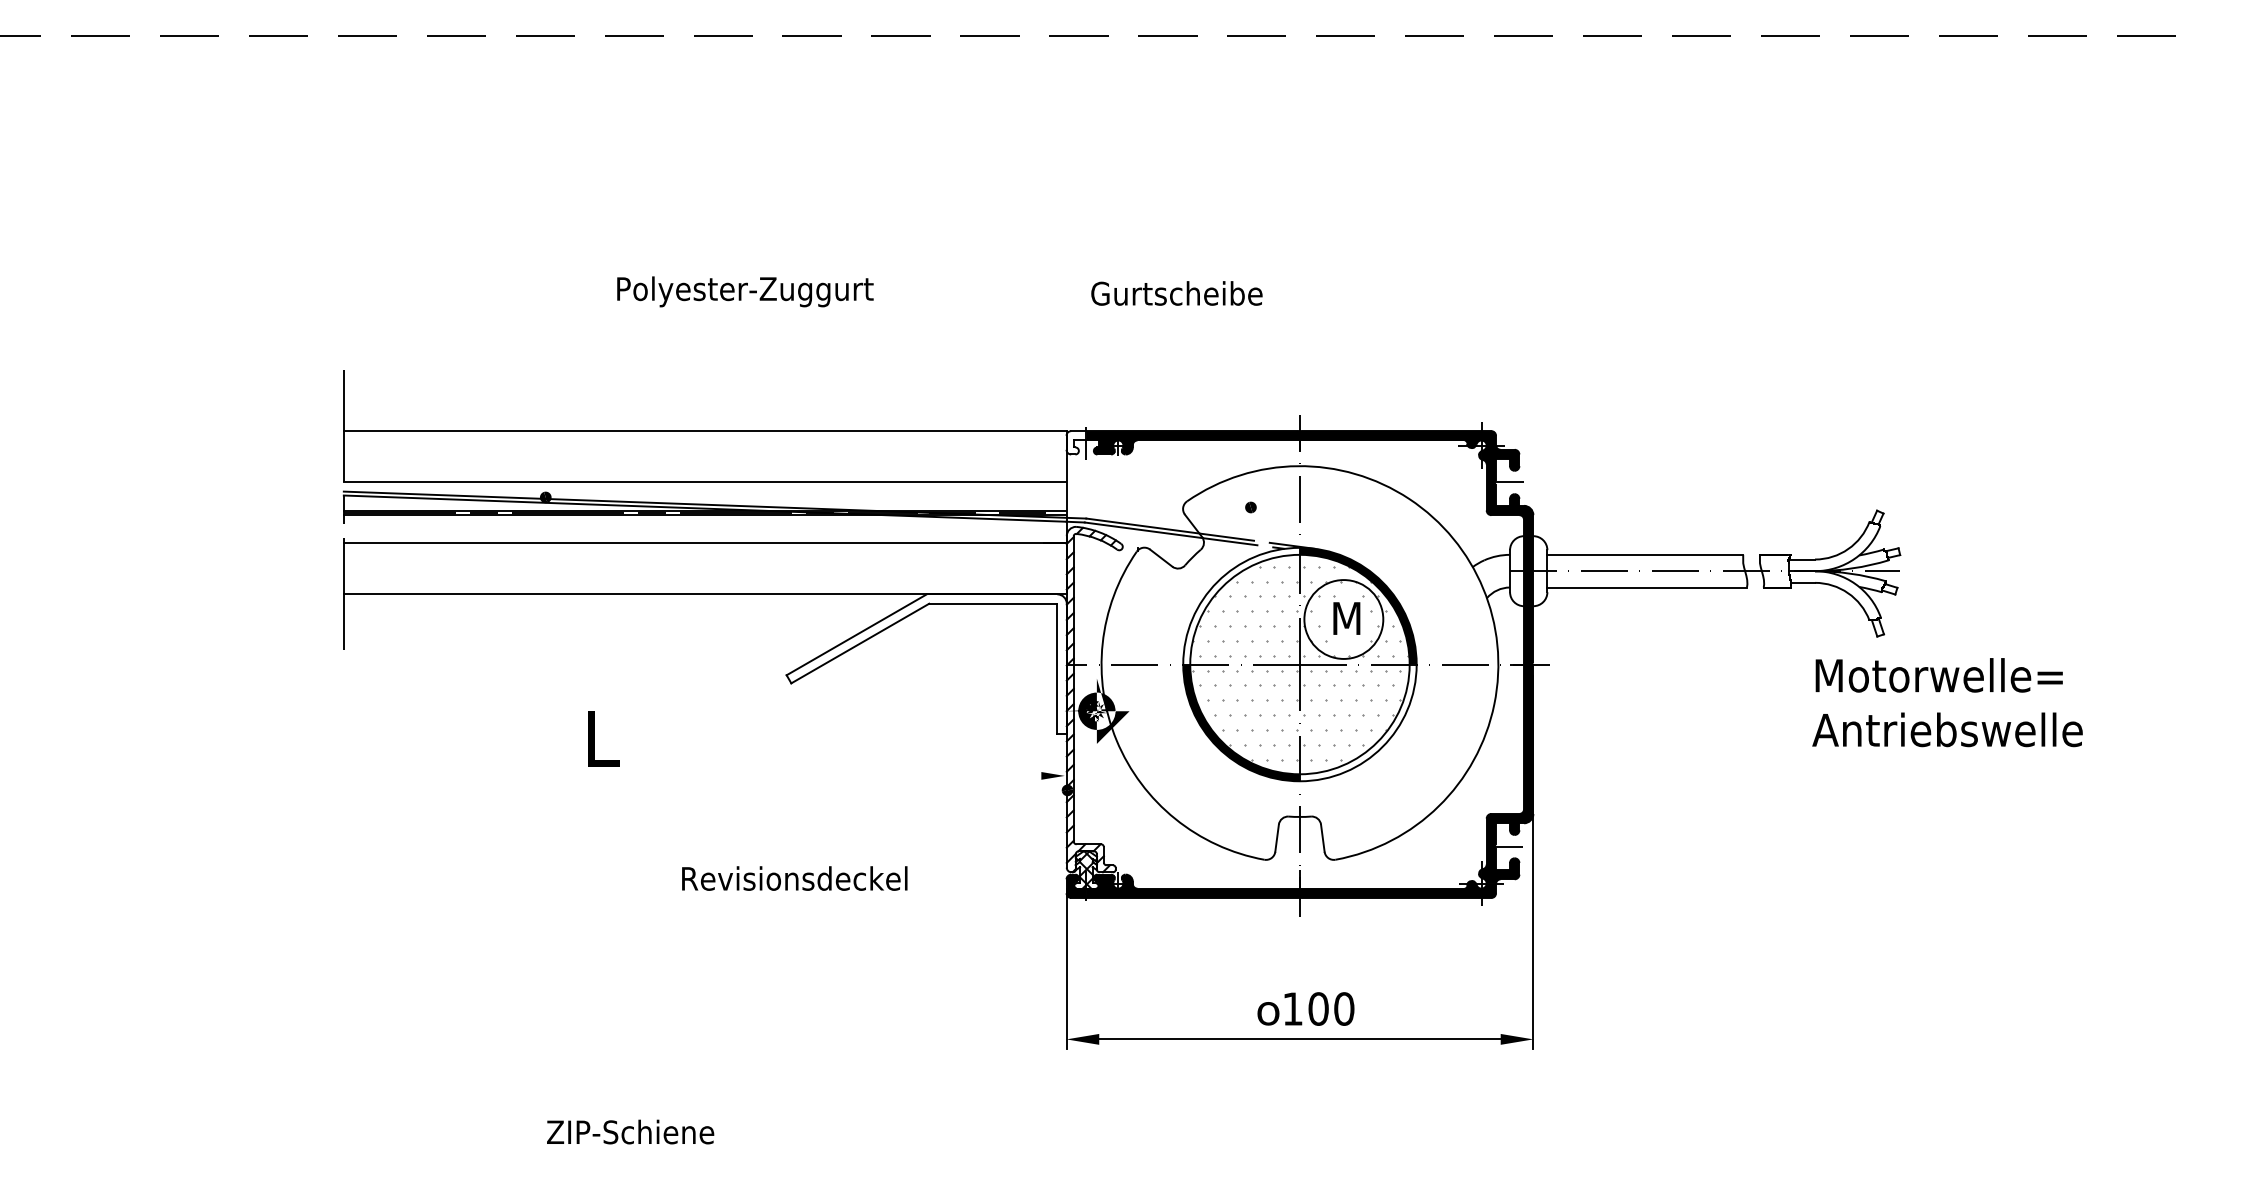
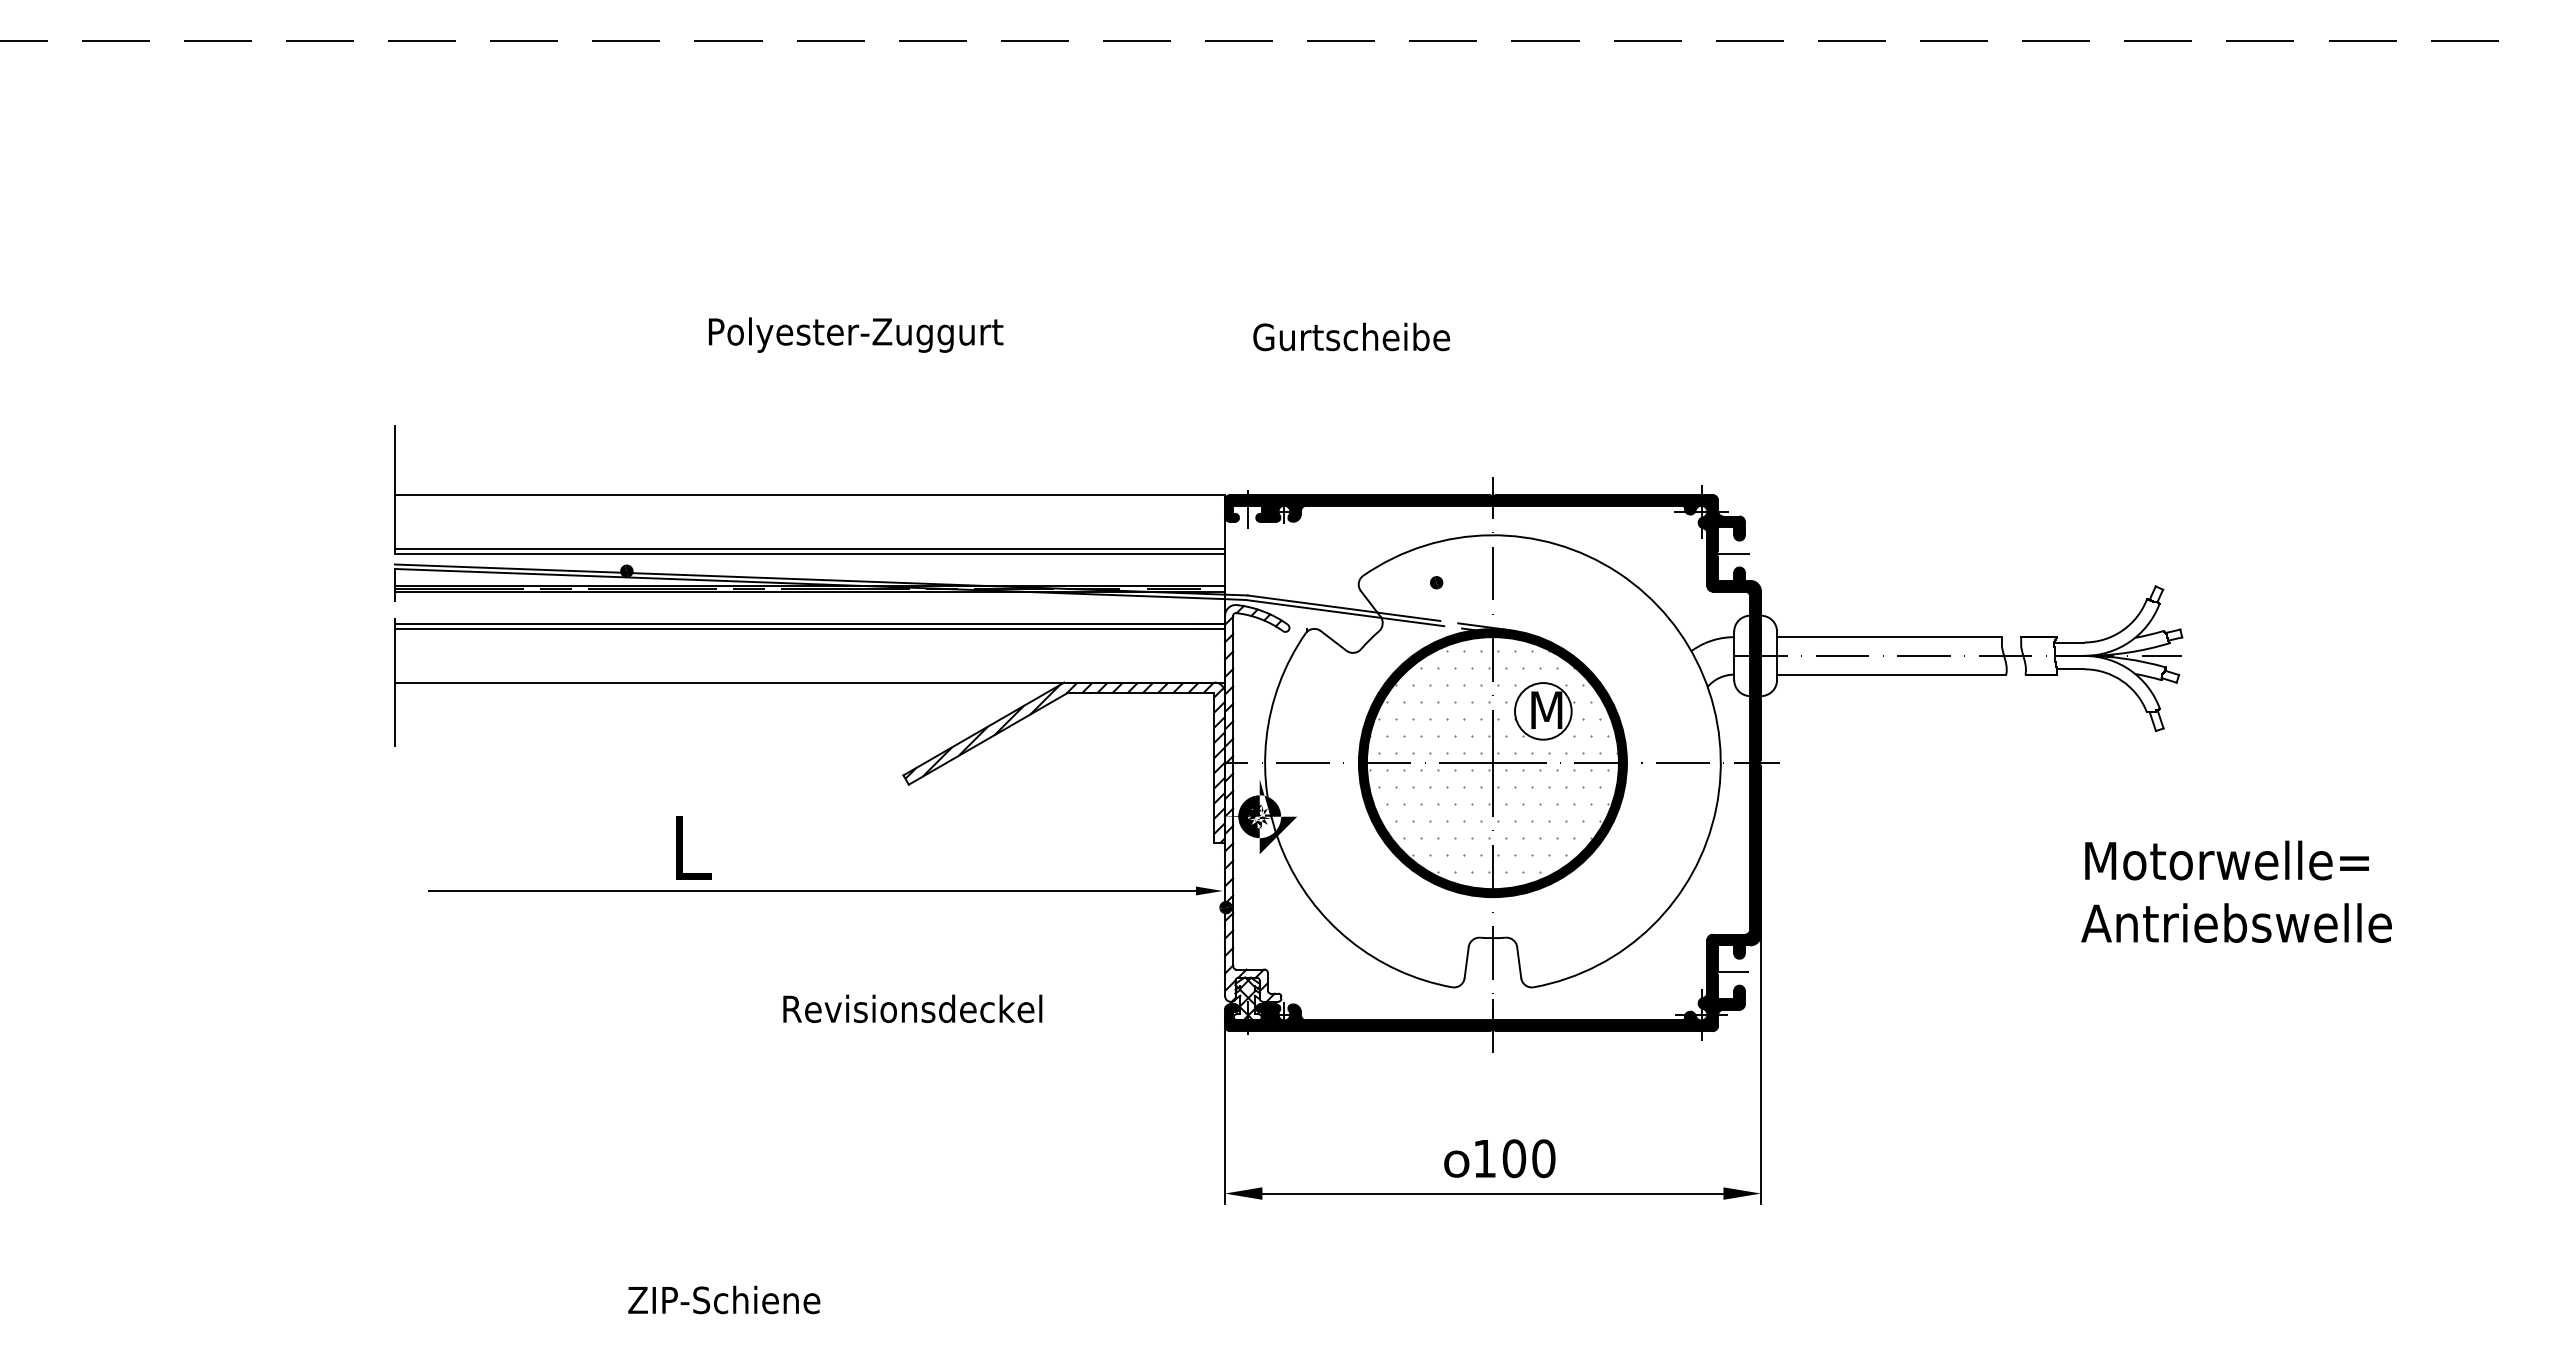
fill: (1075, 442) -> (1235, 508), added
line: (704, 477) -> (809, 548), added
line: (704, 548) -> (809, 629), added
fill: (1241, 606) -> (1425, 696), added
circle: (1343, 619) -> (1543, 711), size x0.62
hatch: (927, 664) -> (1065, 762), added
text: (1947, 702) -> (2236, 891), moved
fill: (1357, 723) -> (1559, 830), added
line: (707, 775) -> (812, 890), added

